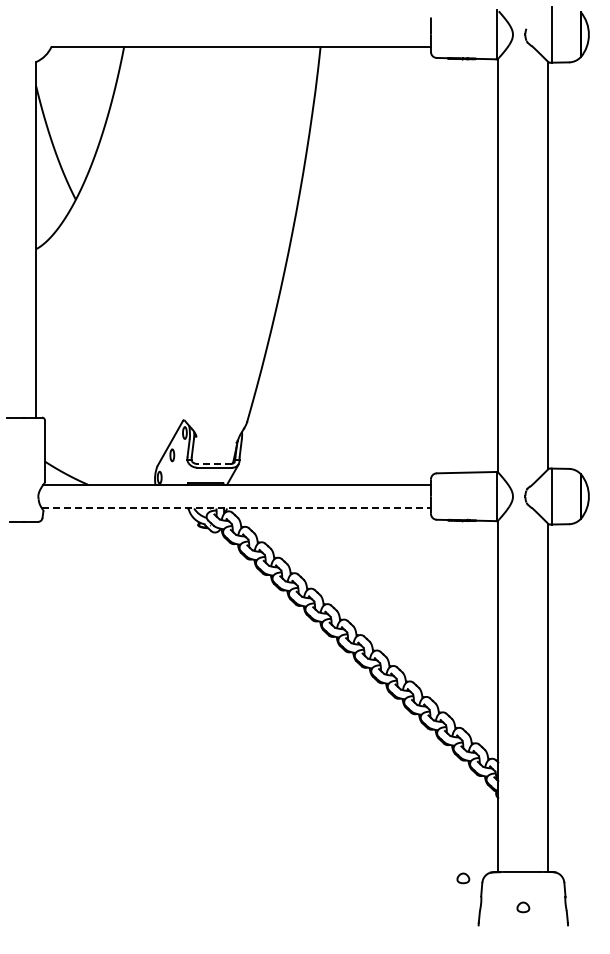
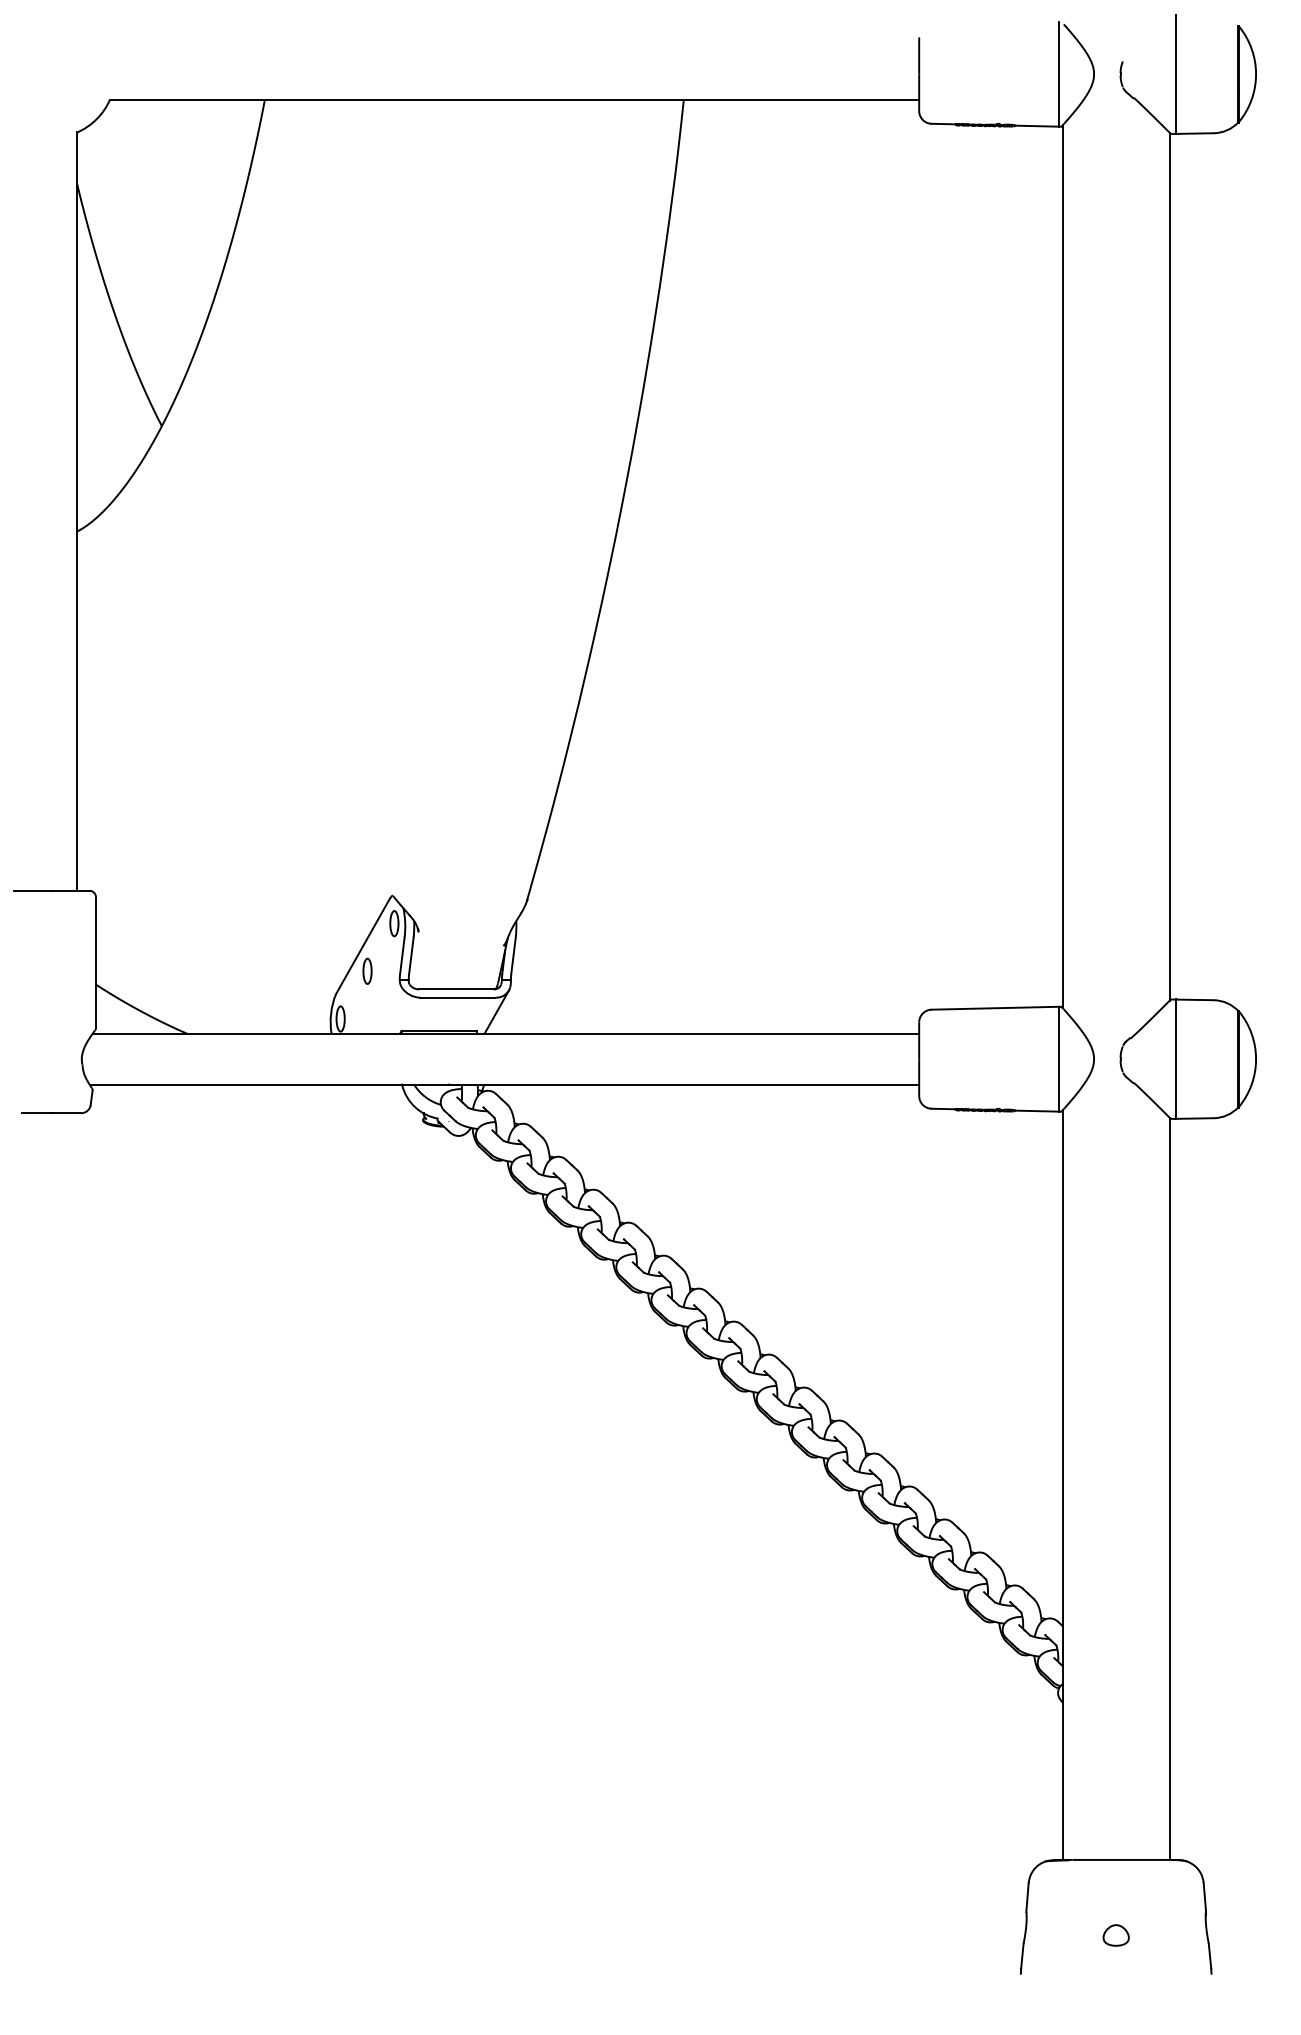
line: (213, 463) -> (455, 988), dashed -> solid
line: (237, 508) -> (506, 1084), dashed -> solid
part: (463, 878) -> (988, 1873), removed

